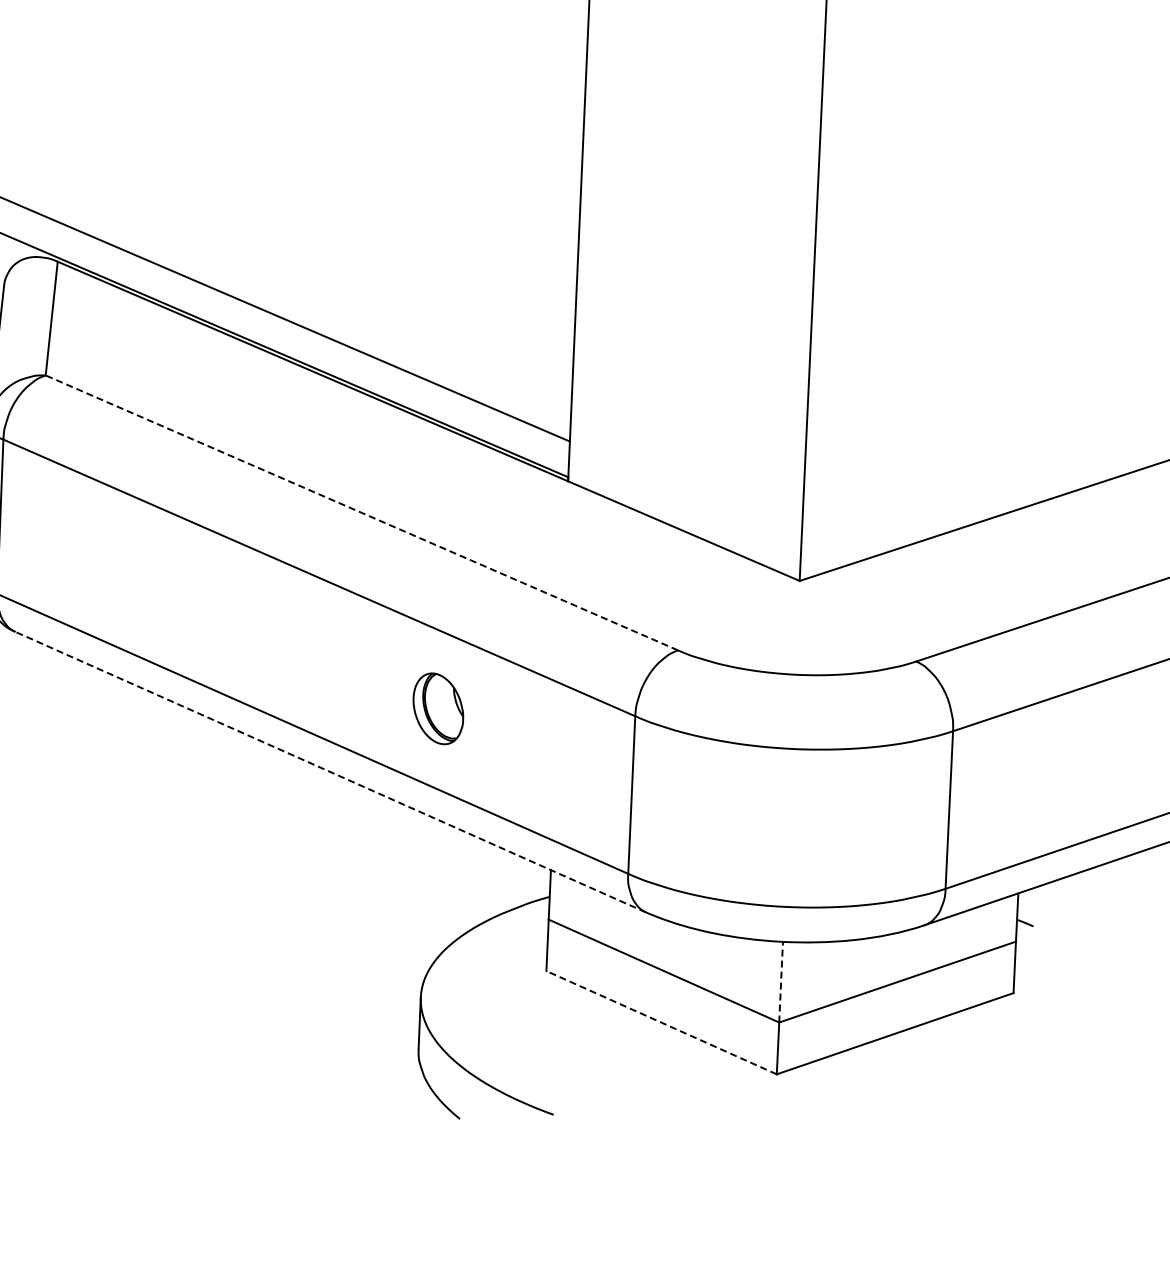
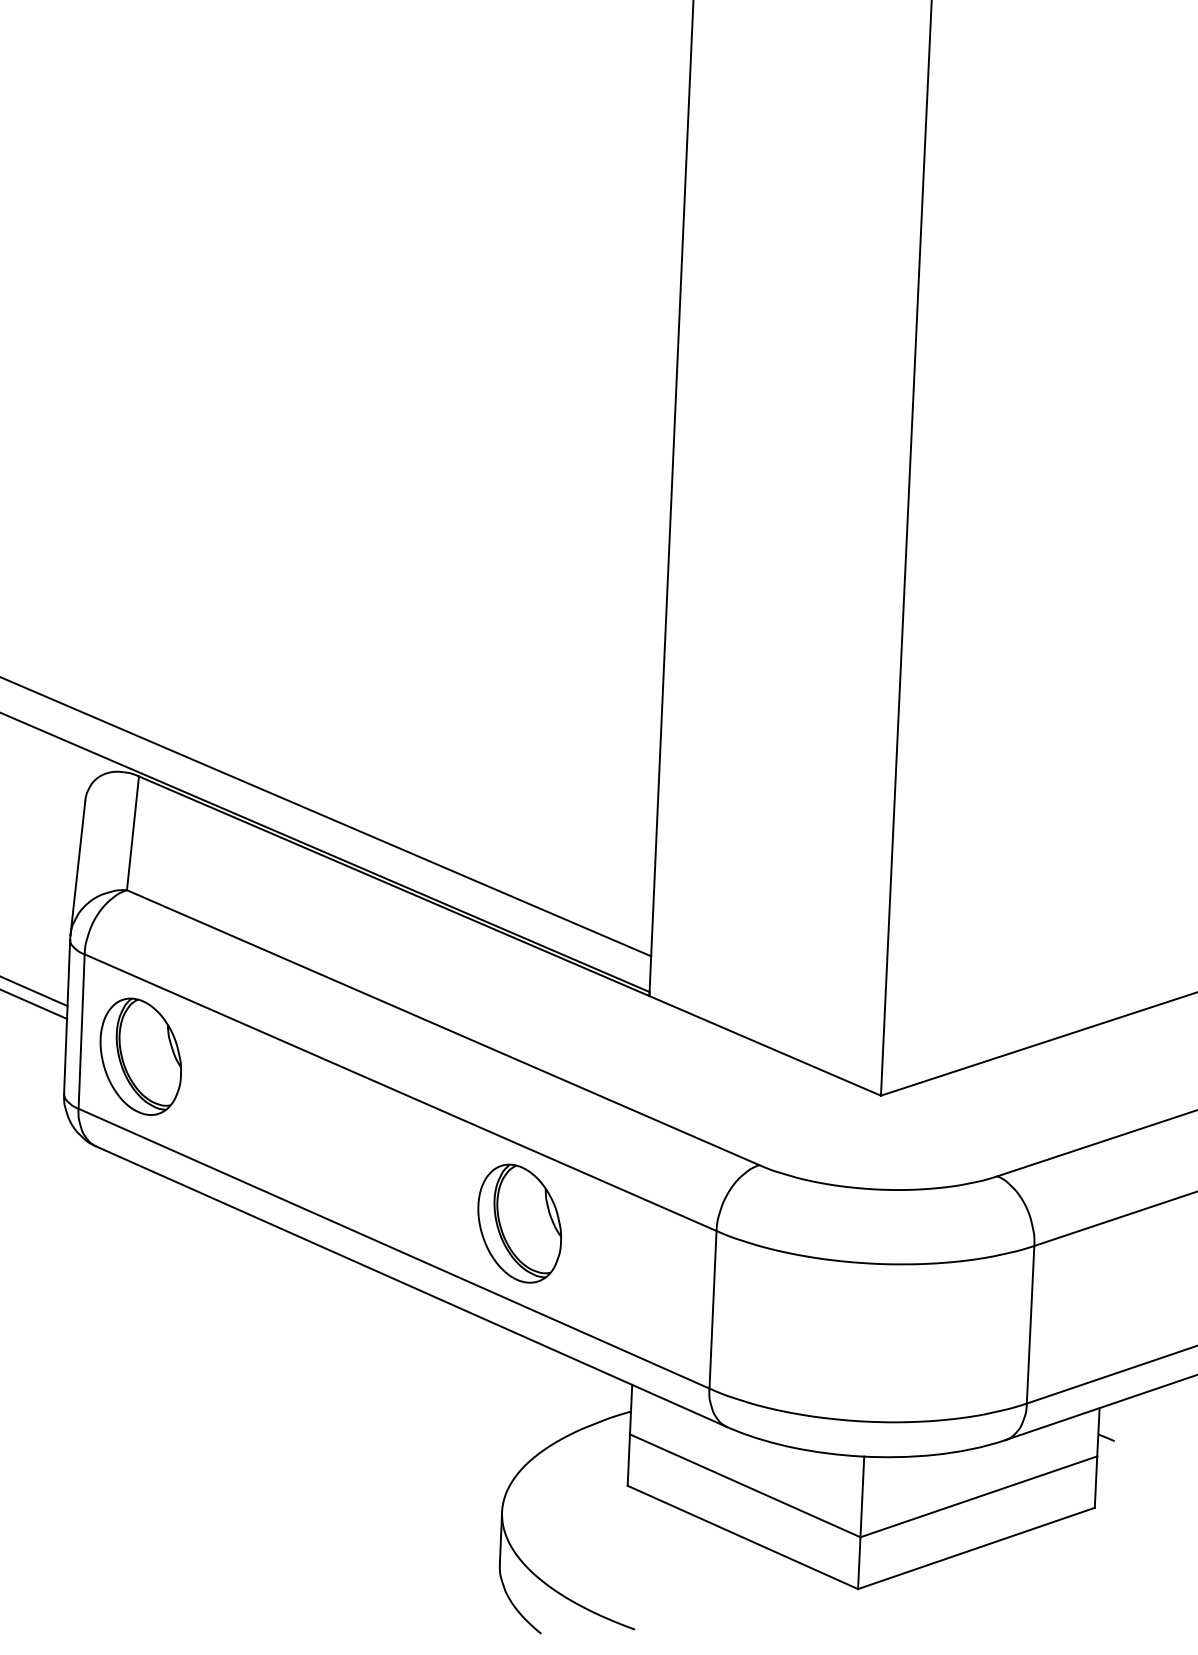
line: (362, 512) -> (443, 1027), dashed -> solid
part: (59, 541) -> (140, 1056), added
part: (438, 708) -> (519, 1223), size x1.67
line: (330, 771) -> (411, 1286), dashed -> solid
line: (781, 981) -> (862, 1496), dashed -> solid
line: (661, 1022) -> (742, 1537), dashed -> solid

